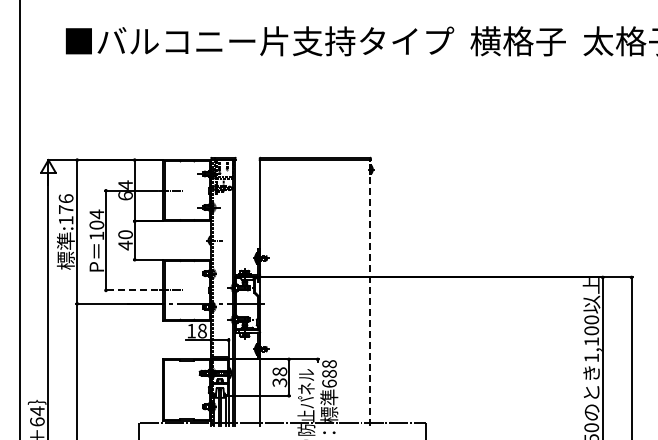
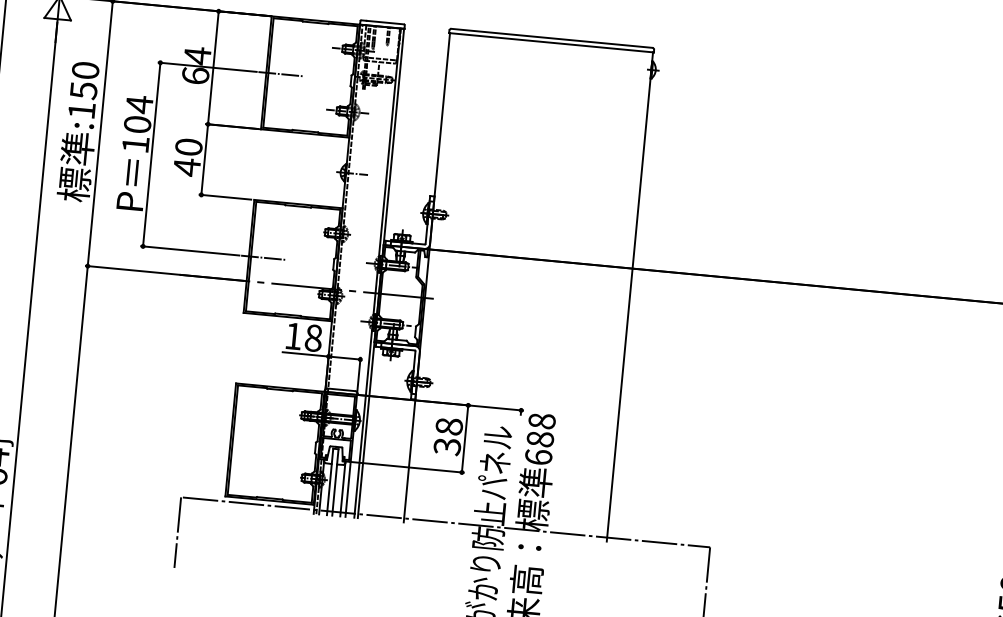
text: (65, 204) -> (83, 81), :176 -> :150
line: (131, 290) -> (190, 251), dashed -> solid
line: (370, 292) -> (630, 296), dashed -> solid

